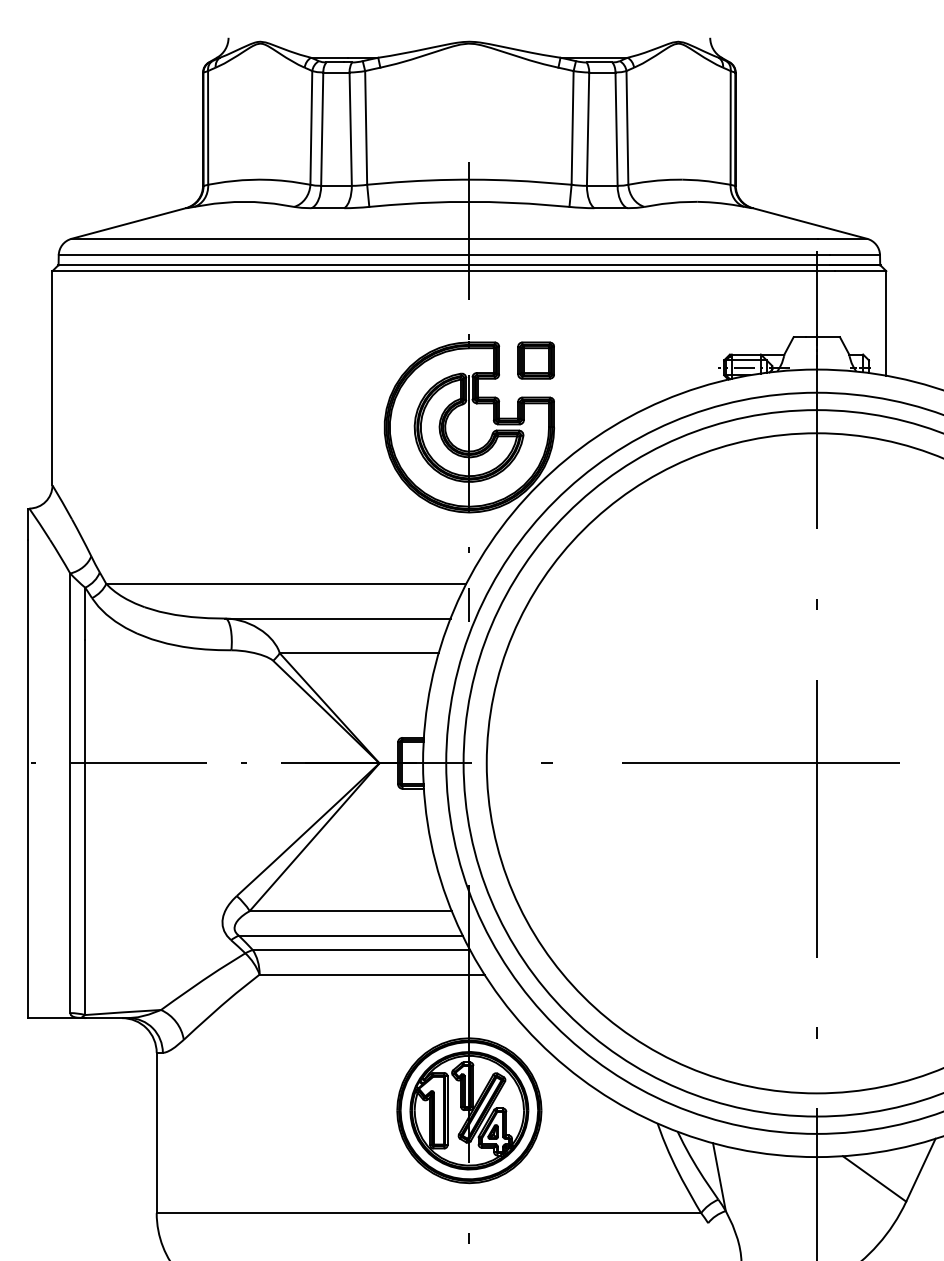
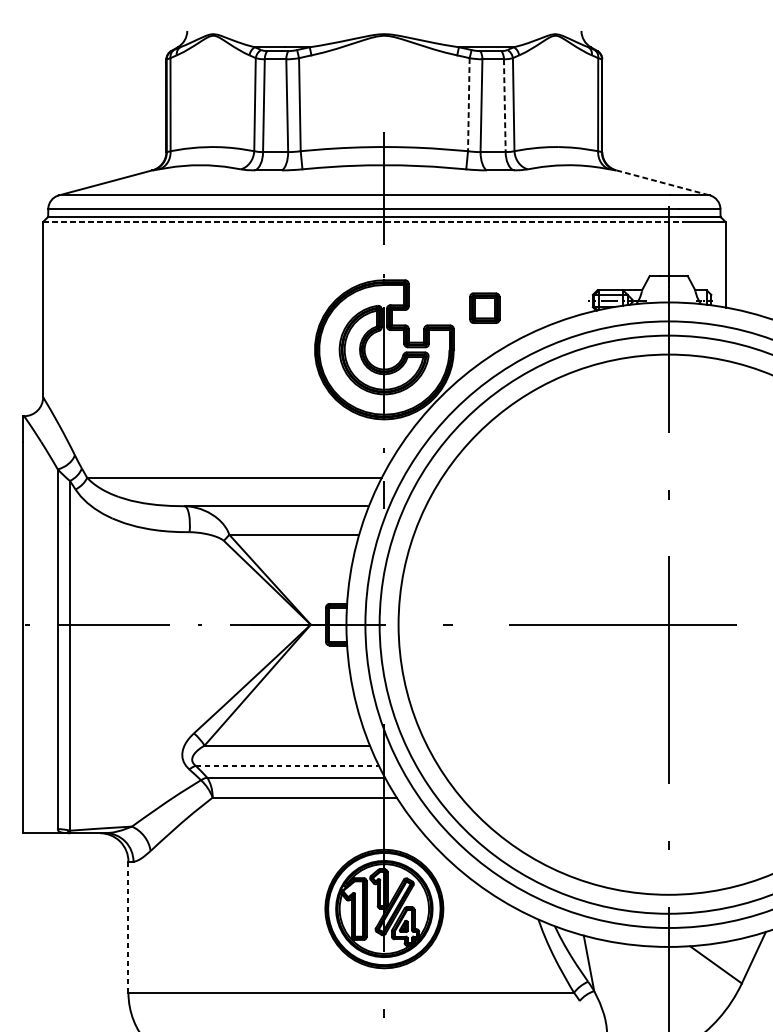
line: (572, 127) -> (468, 104), solid -> dashed
line: (616, 129) -> (504, 105), solid -> dashed
line: (810, 223) -> (663, 182), solid -> dashed
line: (444, 271) -> (363, 222), solid -> dashed
part: (535, 360) -> (484, 308), moved
line: (350, 935) -> (287, 765), solid -> dashed
line: (156, 1133) -> (128, 927), solid -> dashed

